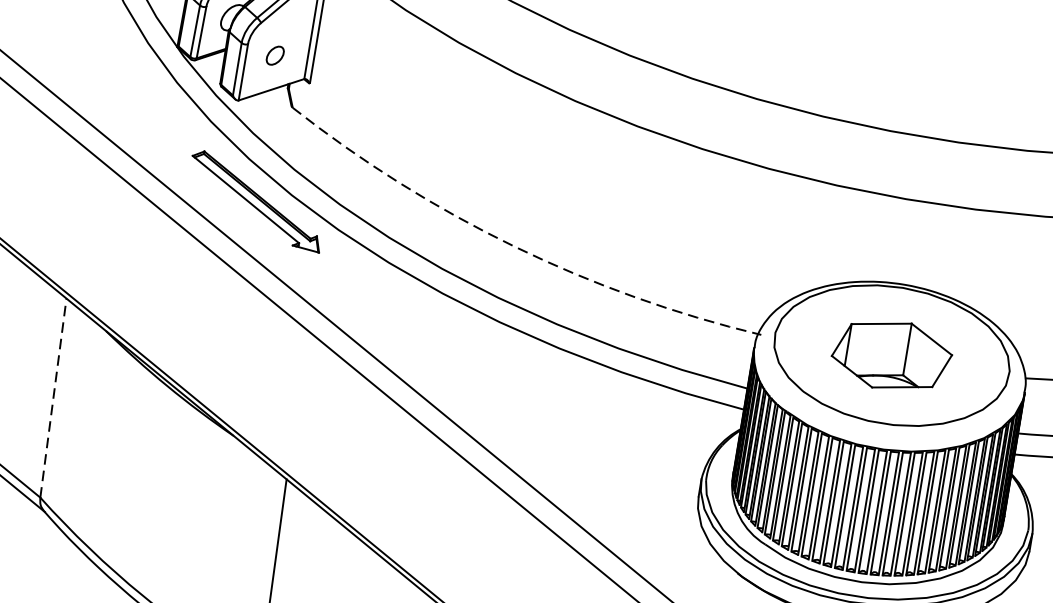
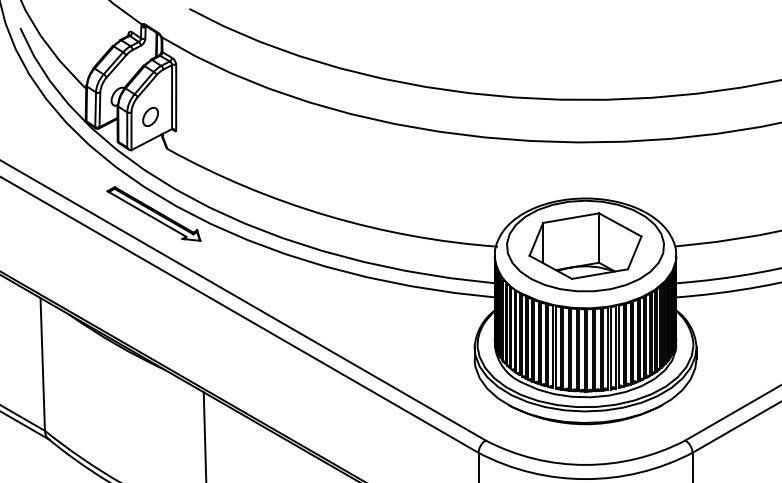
part: (275, 54) -> (150, 116), size x1.43
arc: (514, 246) -> (327, 215), dashed -> solid
part: (892, 354) -> (585, 245), size x1.43
line: (53, 396) -> (42, 363), dashed -> solid

